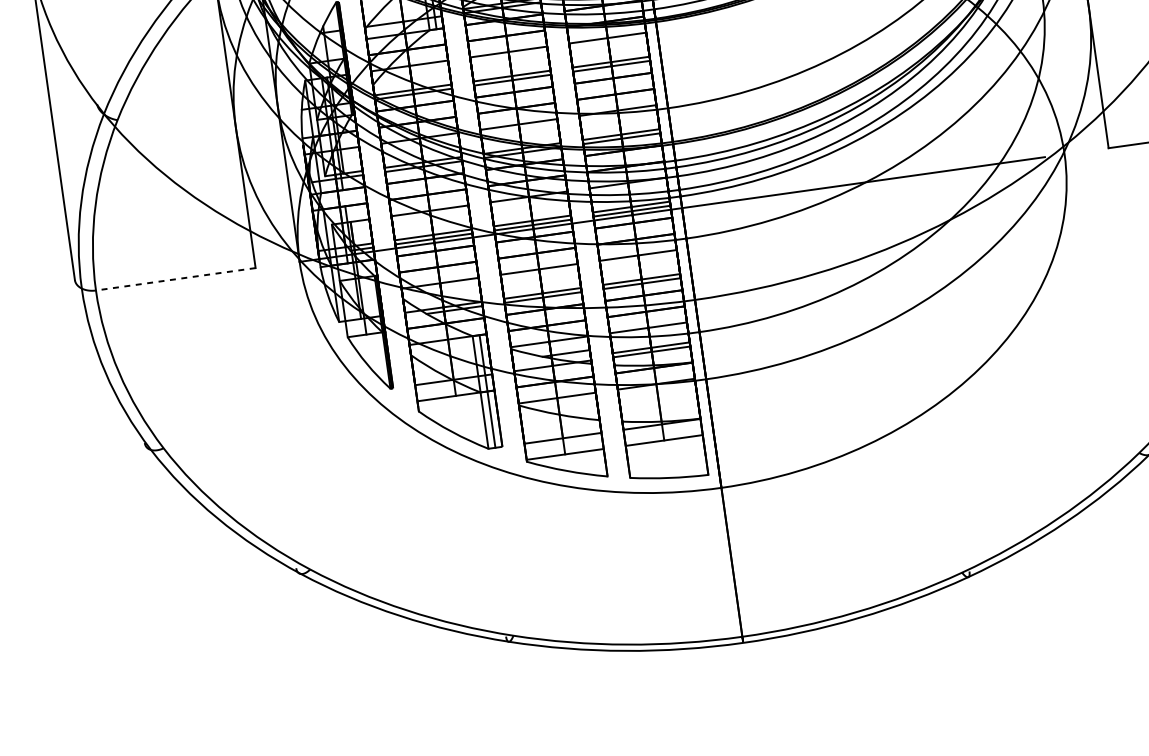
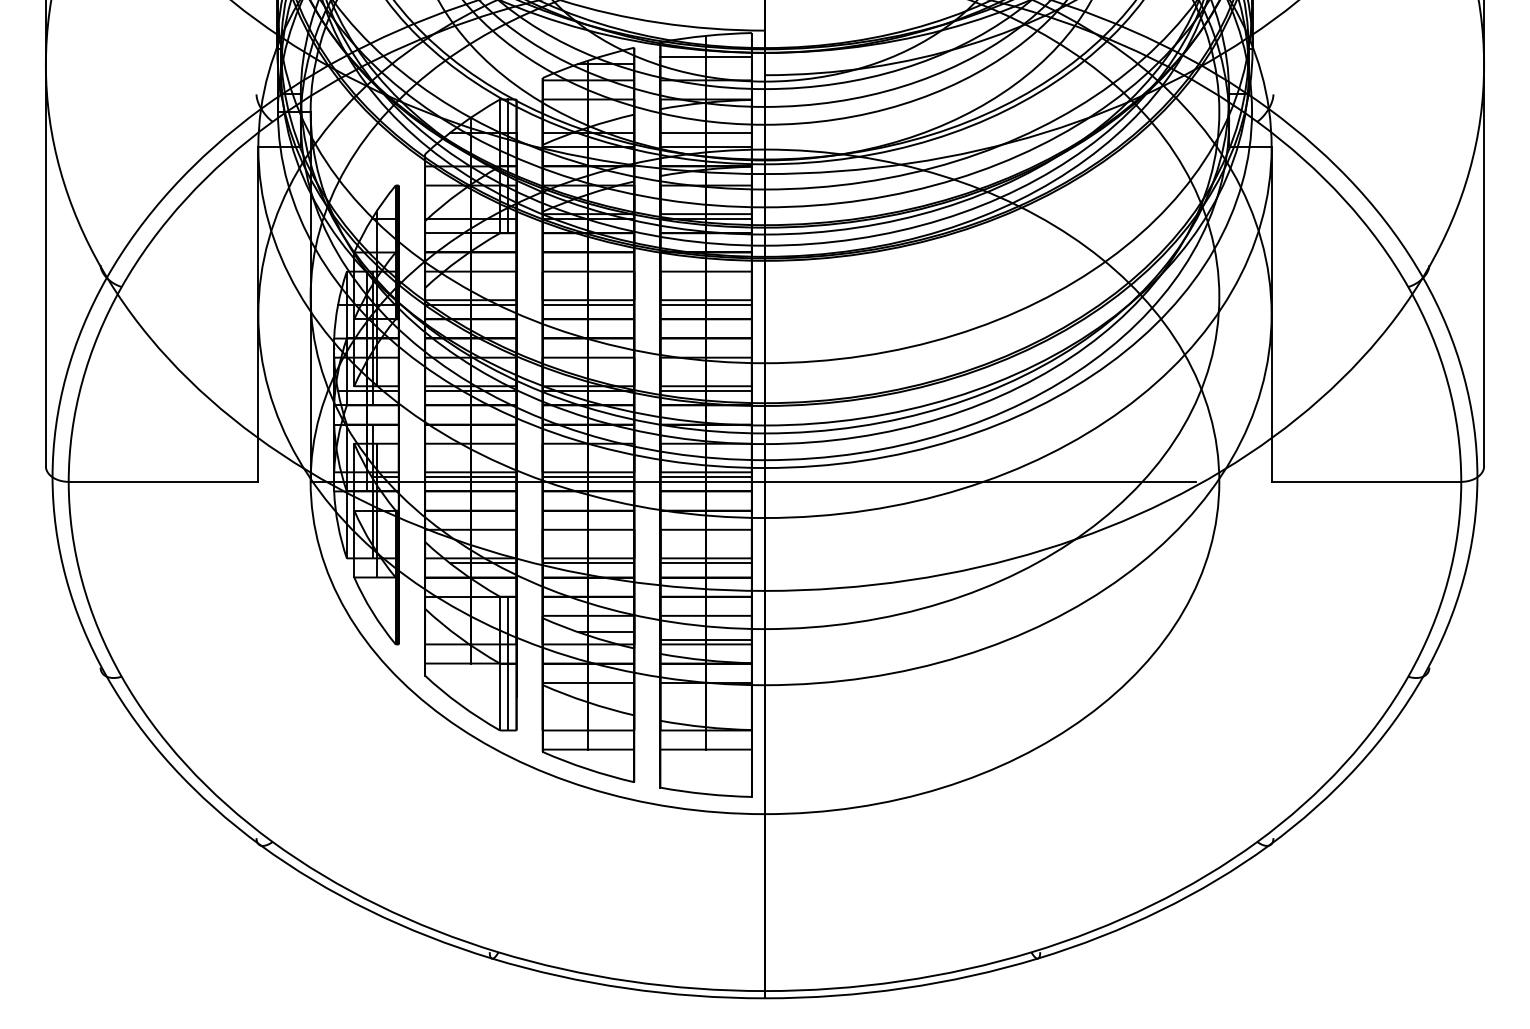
line: (175, 278) -> (163, 481), dashed -> solid

